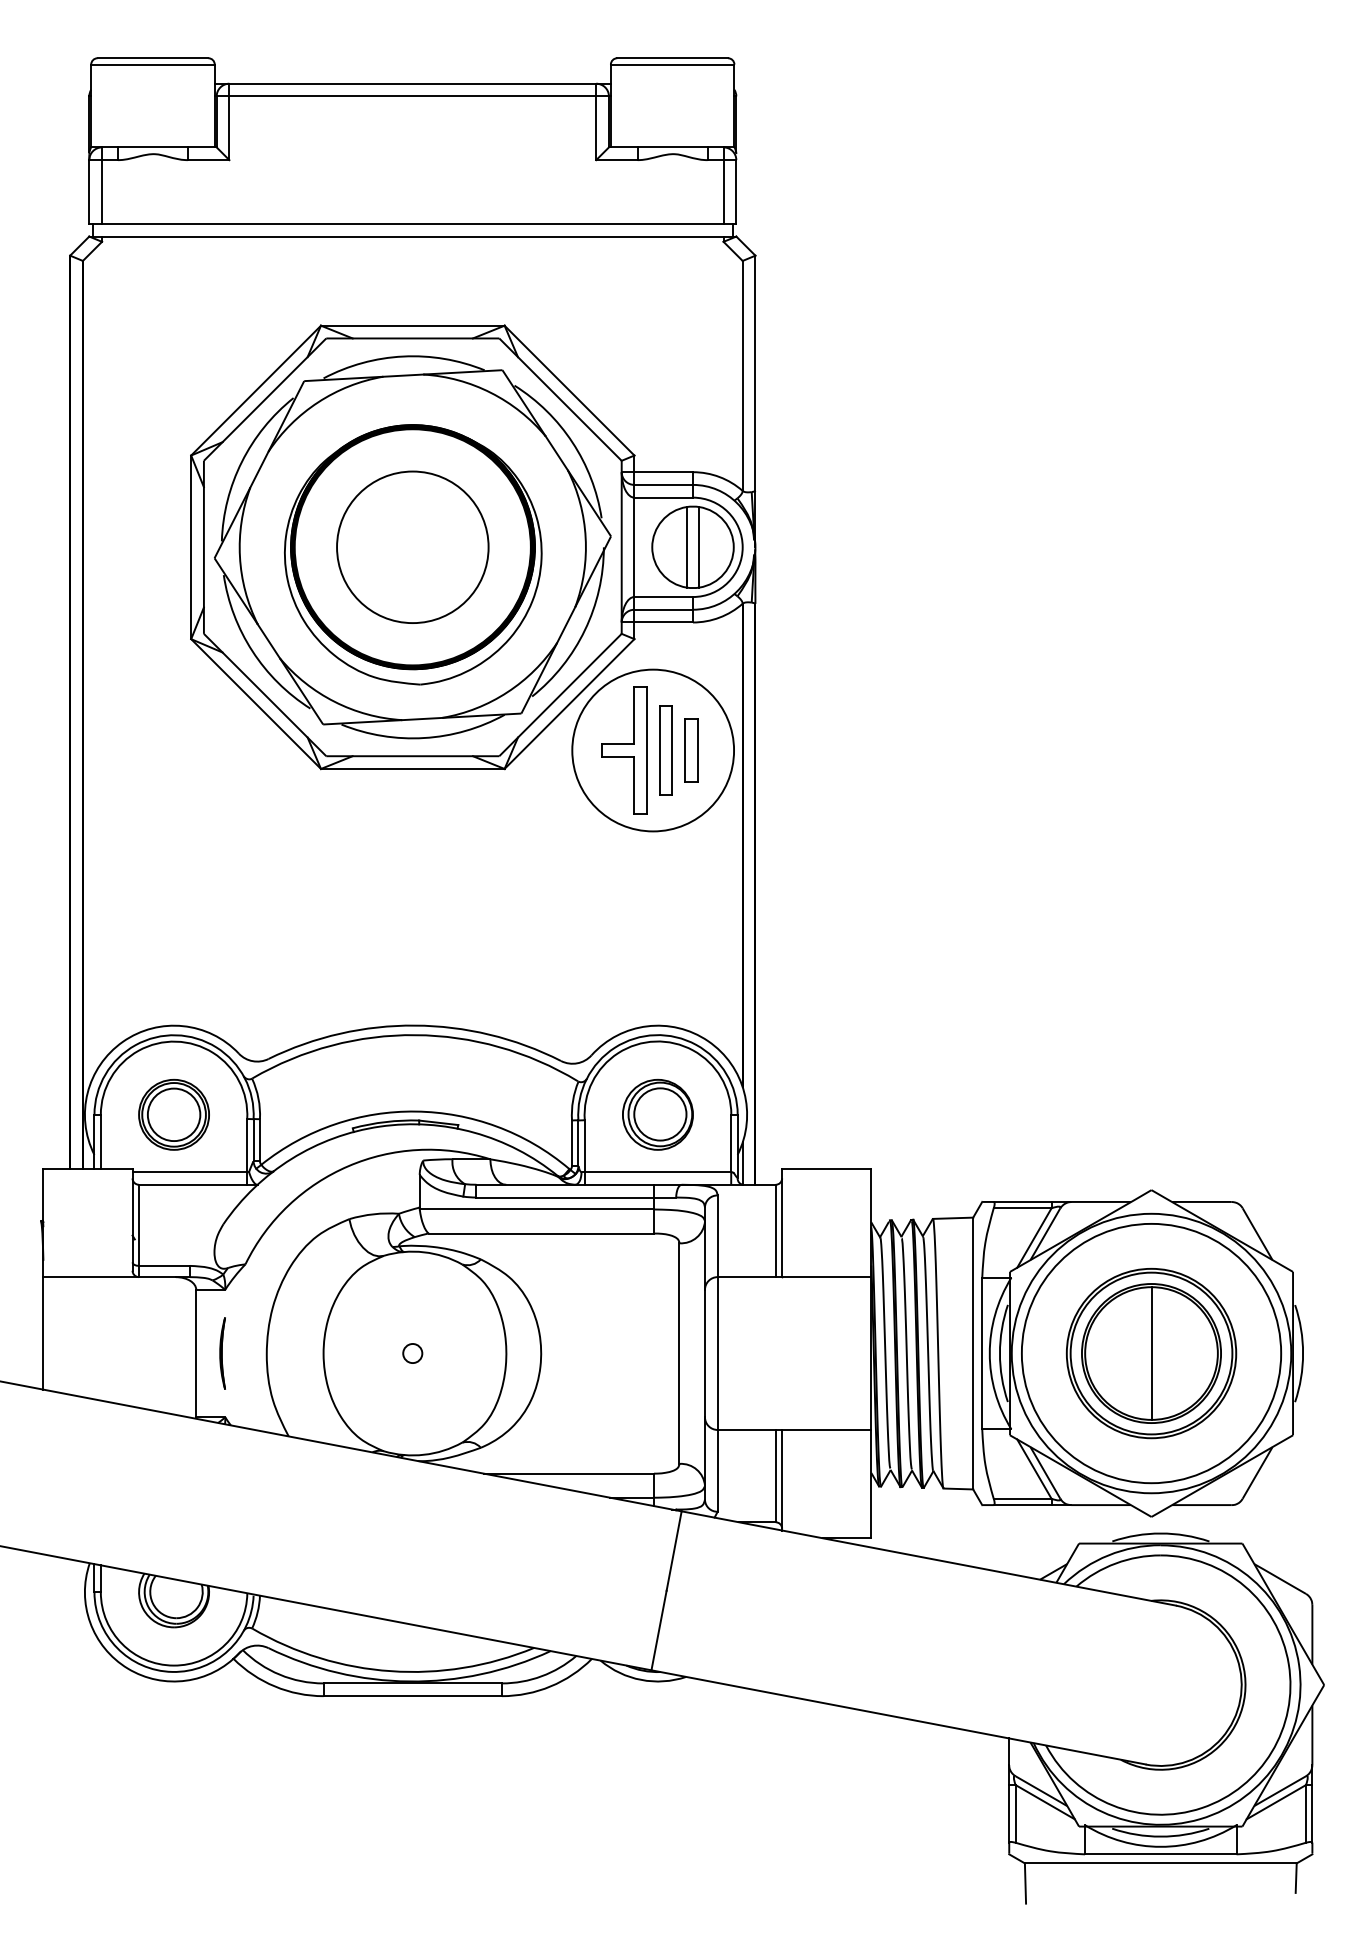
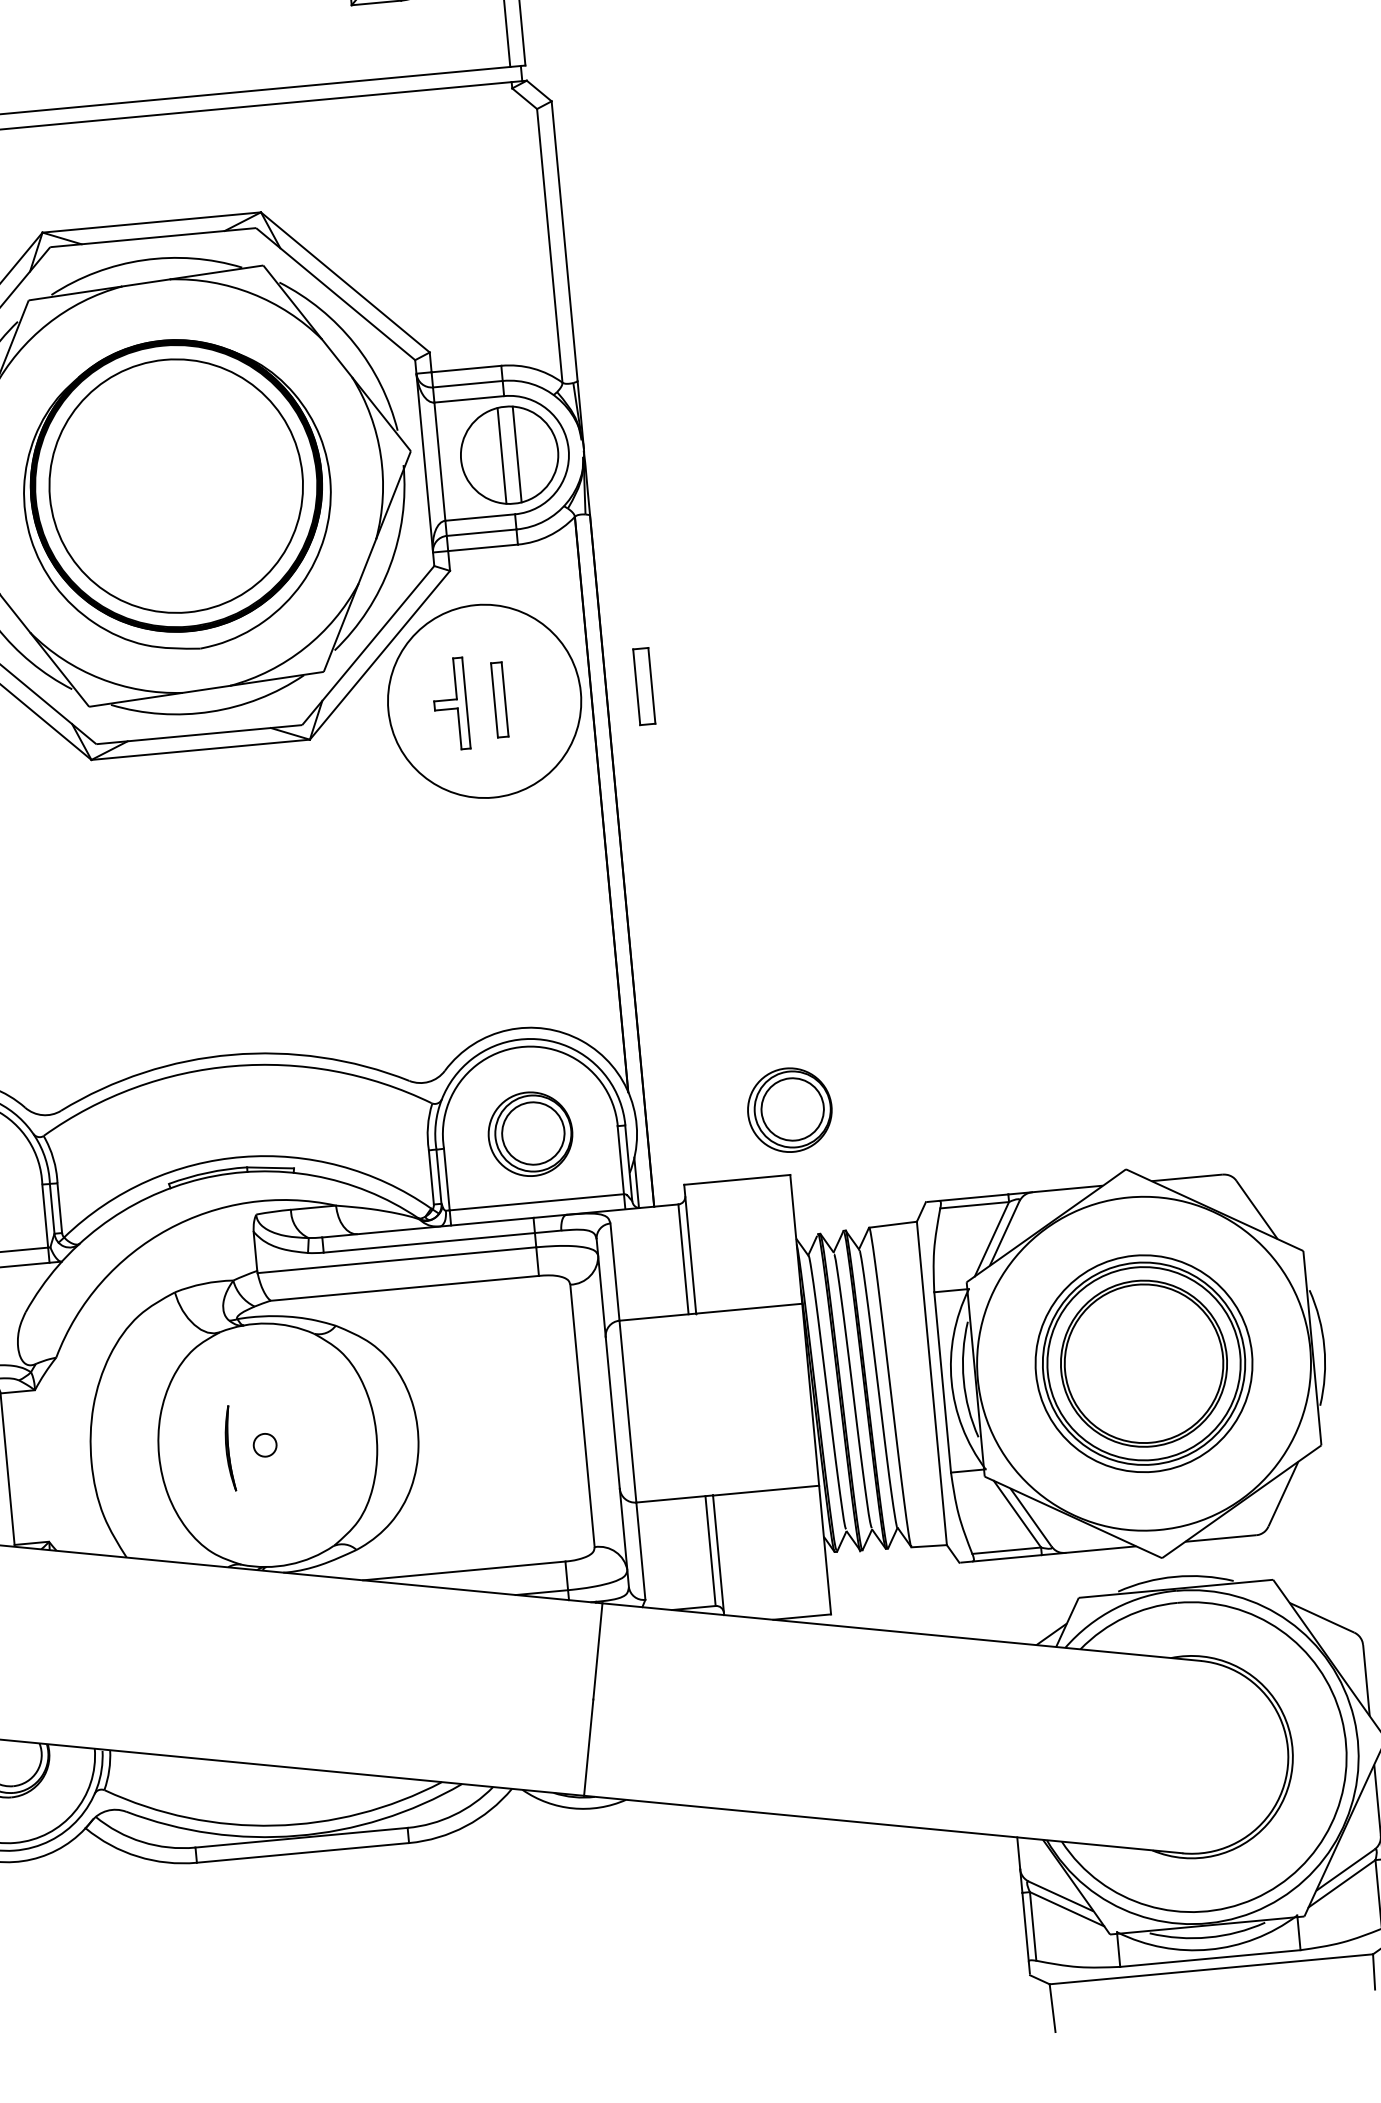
circle: (412, 547) -> (175, 486), size x1.4
part: (624, 750) -> (450, 704), size x0.6
part: (665, 750) -> (499, 699), size x0.7
part: (691, 750) -> (644, 686), moved
part: (875, 1114) -> (789, 1109), added
part: (222, 1353) -> (229, 1448), moved
circle: (1151, 1353) -> (1144, 1363), size x0.7
line: (1151, 1353) -> (1144, 1363), removed

